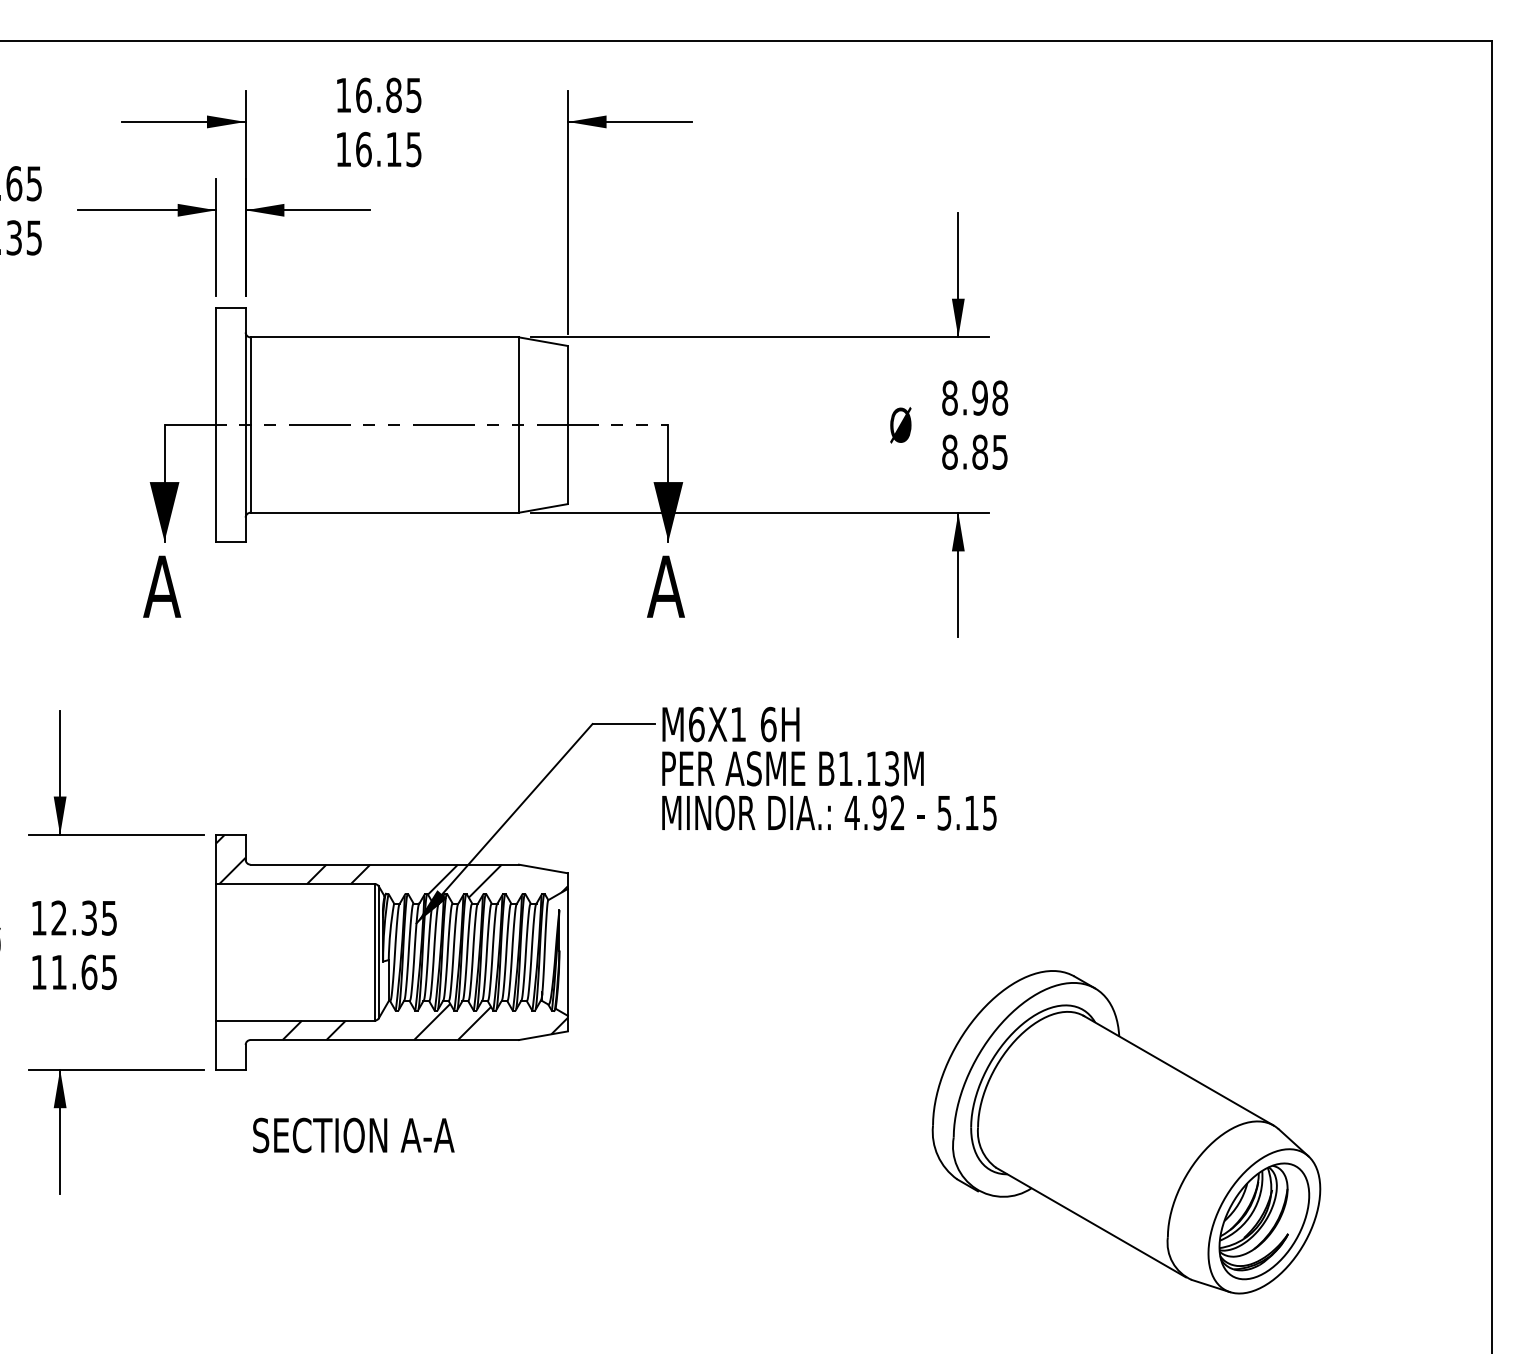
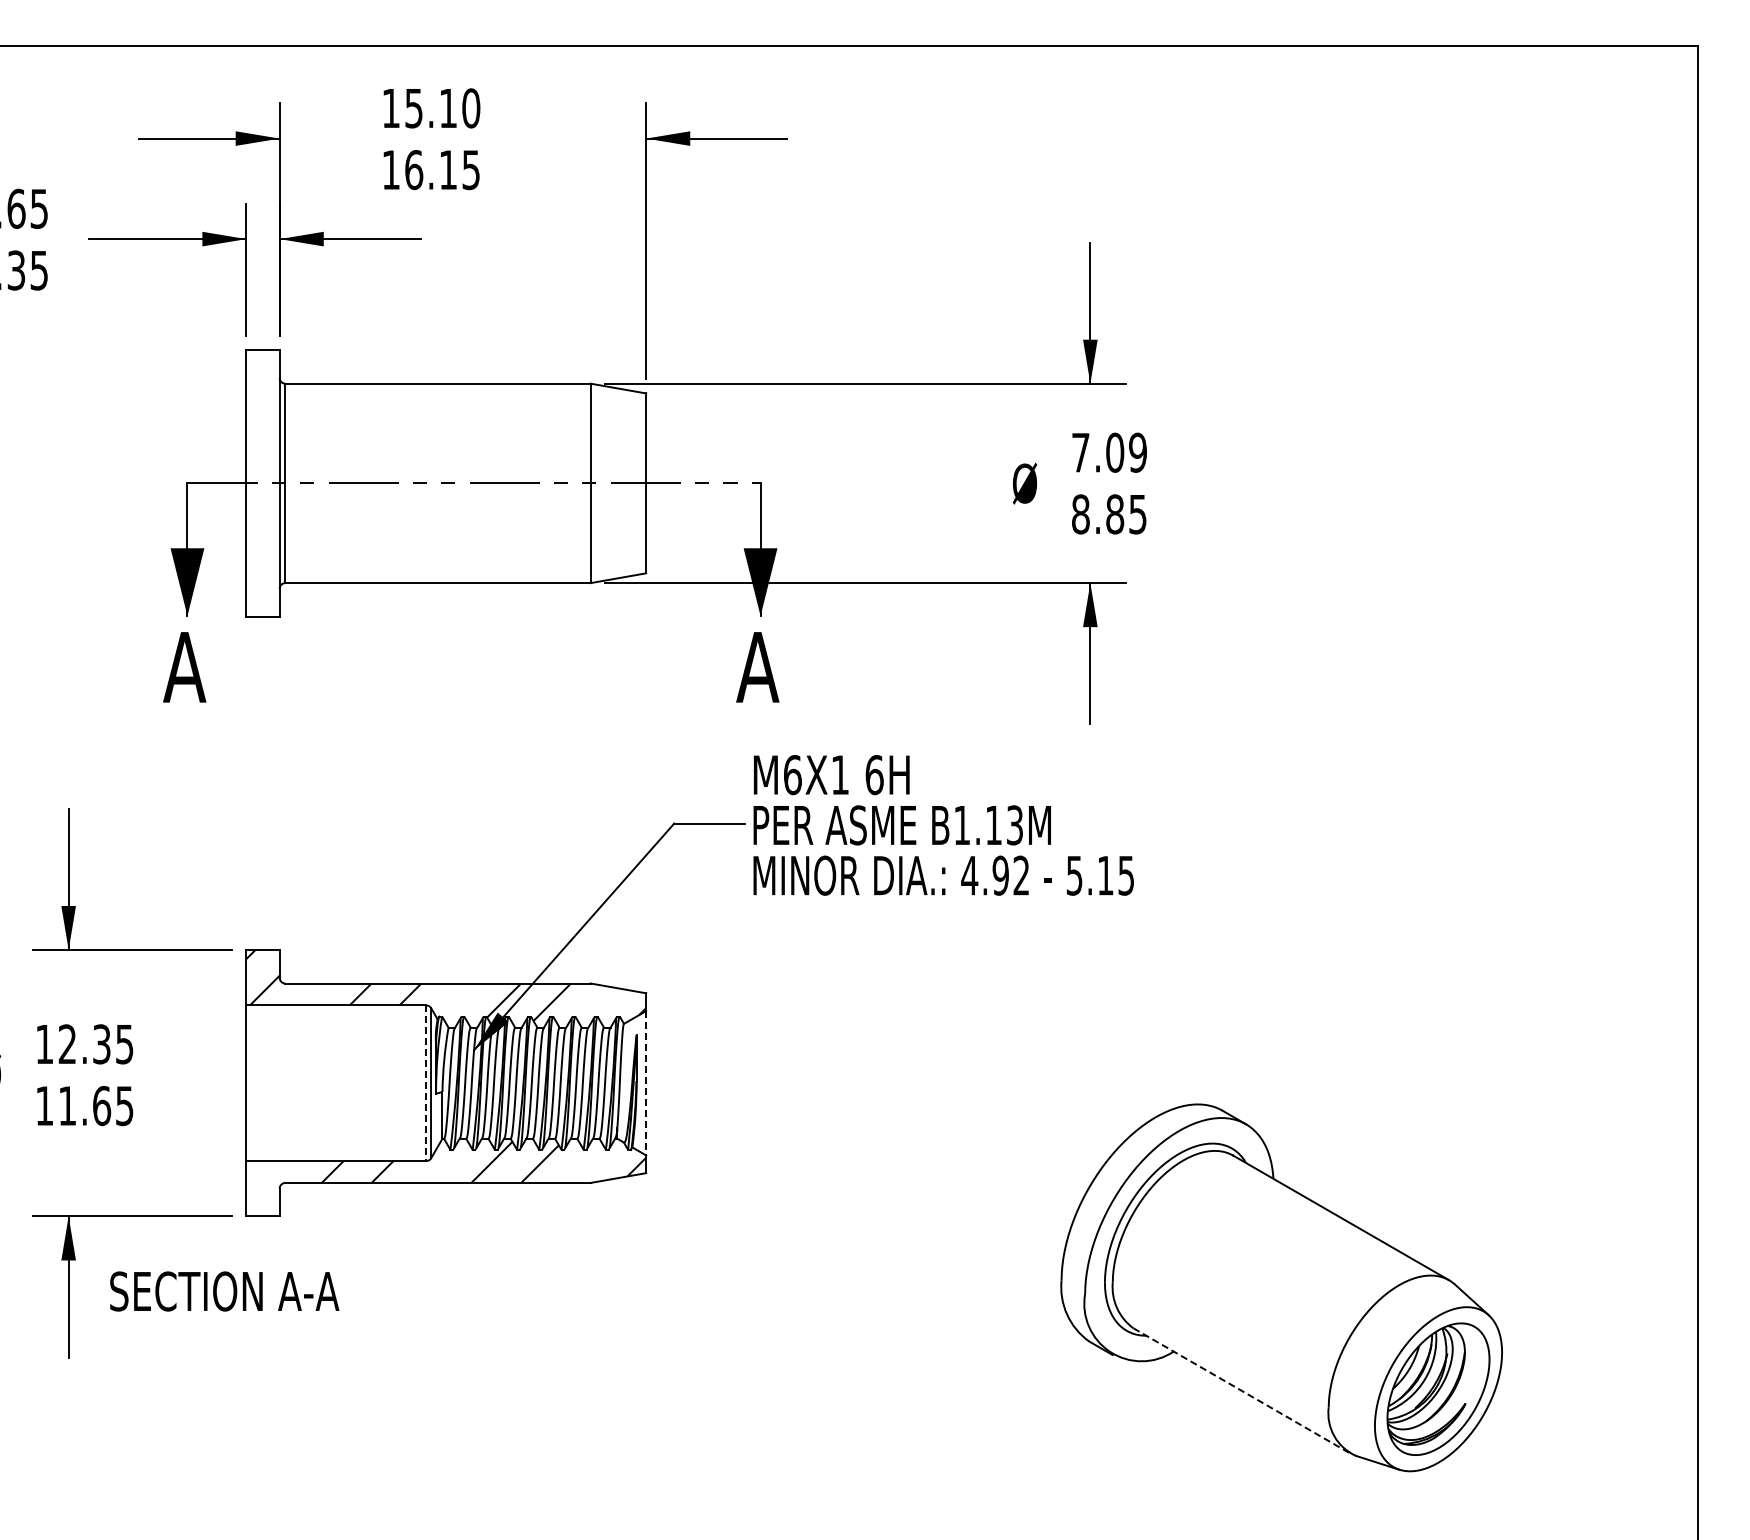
text: (388, 95) -> (442, 108), 16.85 -> 15.10
text: (975, 397) -> (1109, 452), 8.98 -> 7.09
text: (829, 768) -> (943, 825), moved
line: (374, 952) -> (426, 1083), solid -> dashed
line: (568, 952) -> (646, 1083), solid -> dashed
text: (353, 1135) -> (224, 1291), moved
line: (1091, 1222) -> (1241, 1390), solid -> dashed

